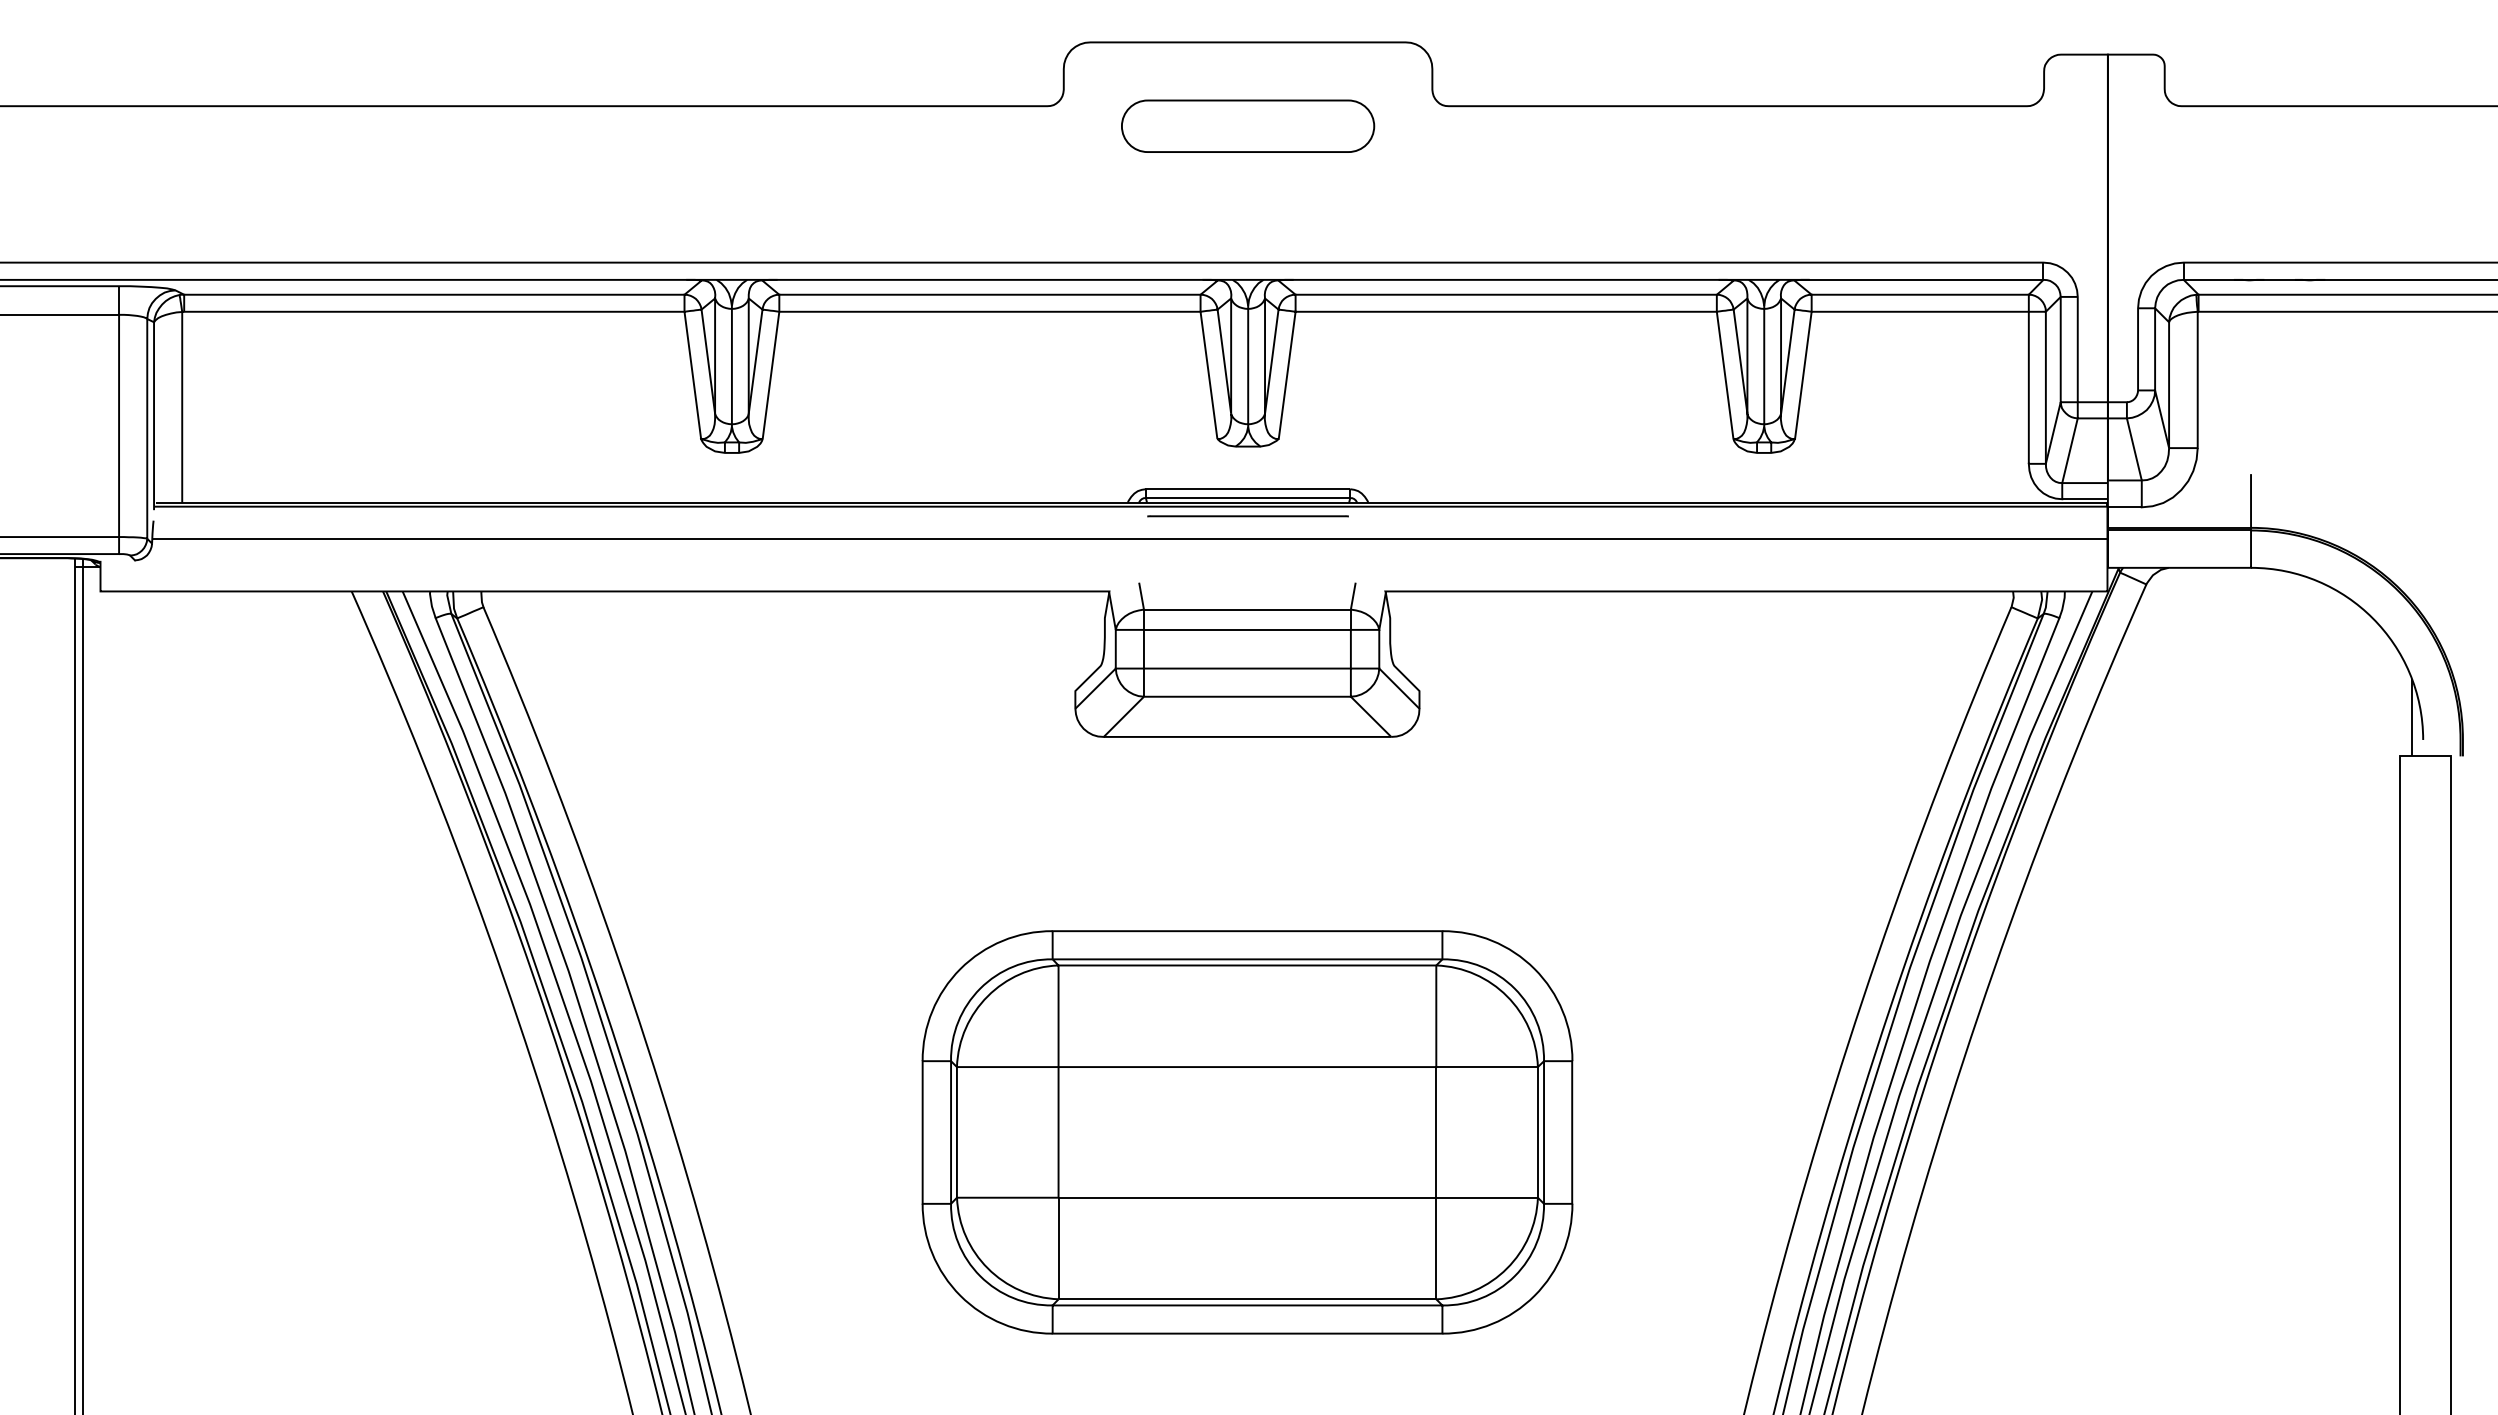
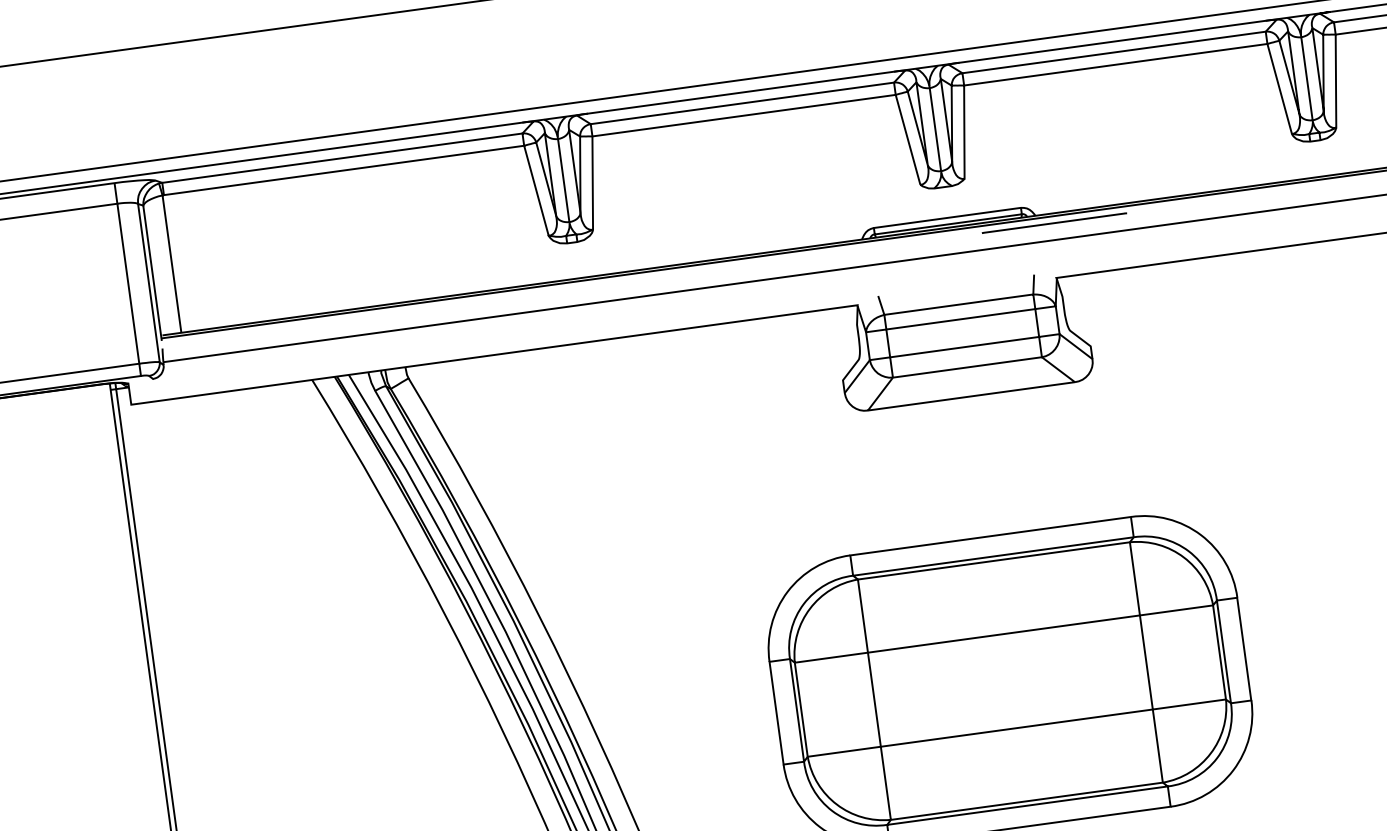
line: (1247, 516) -> (1054, 223), moved

